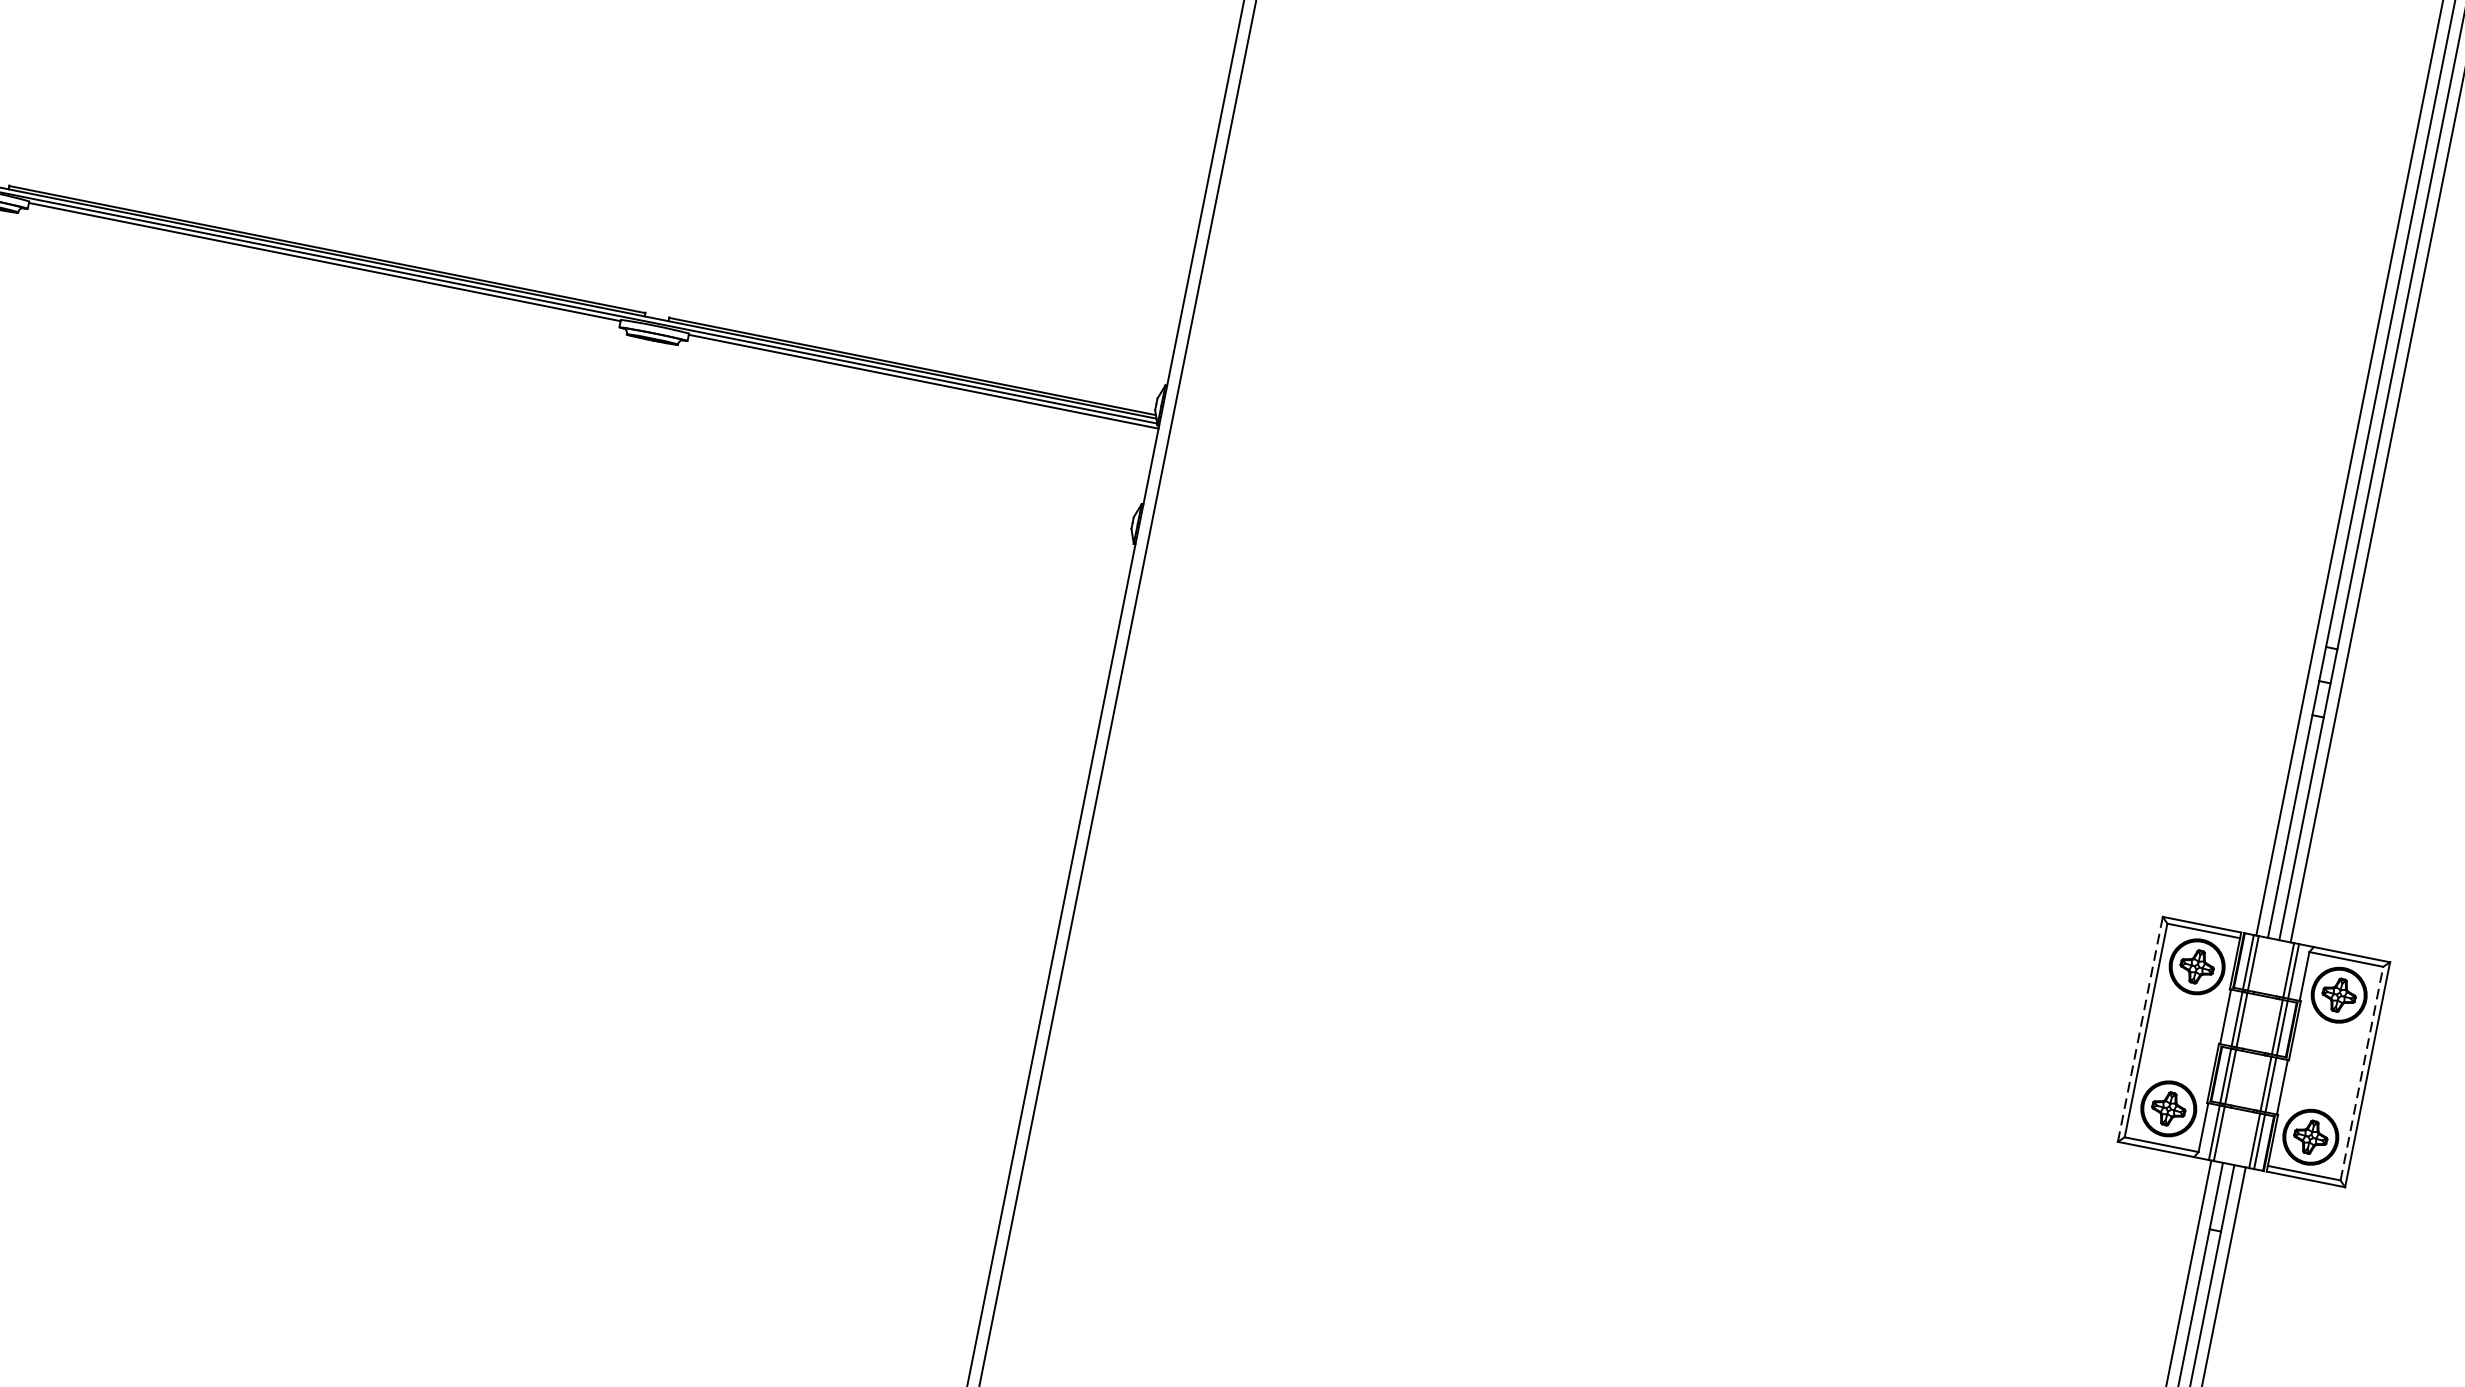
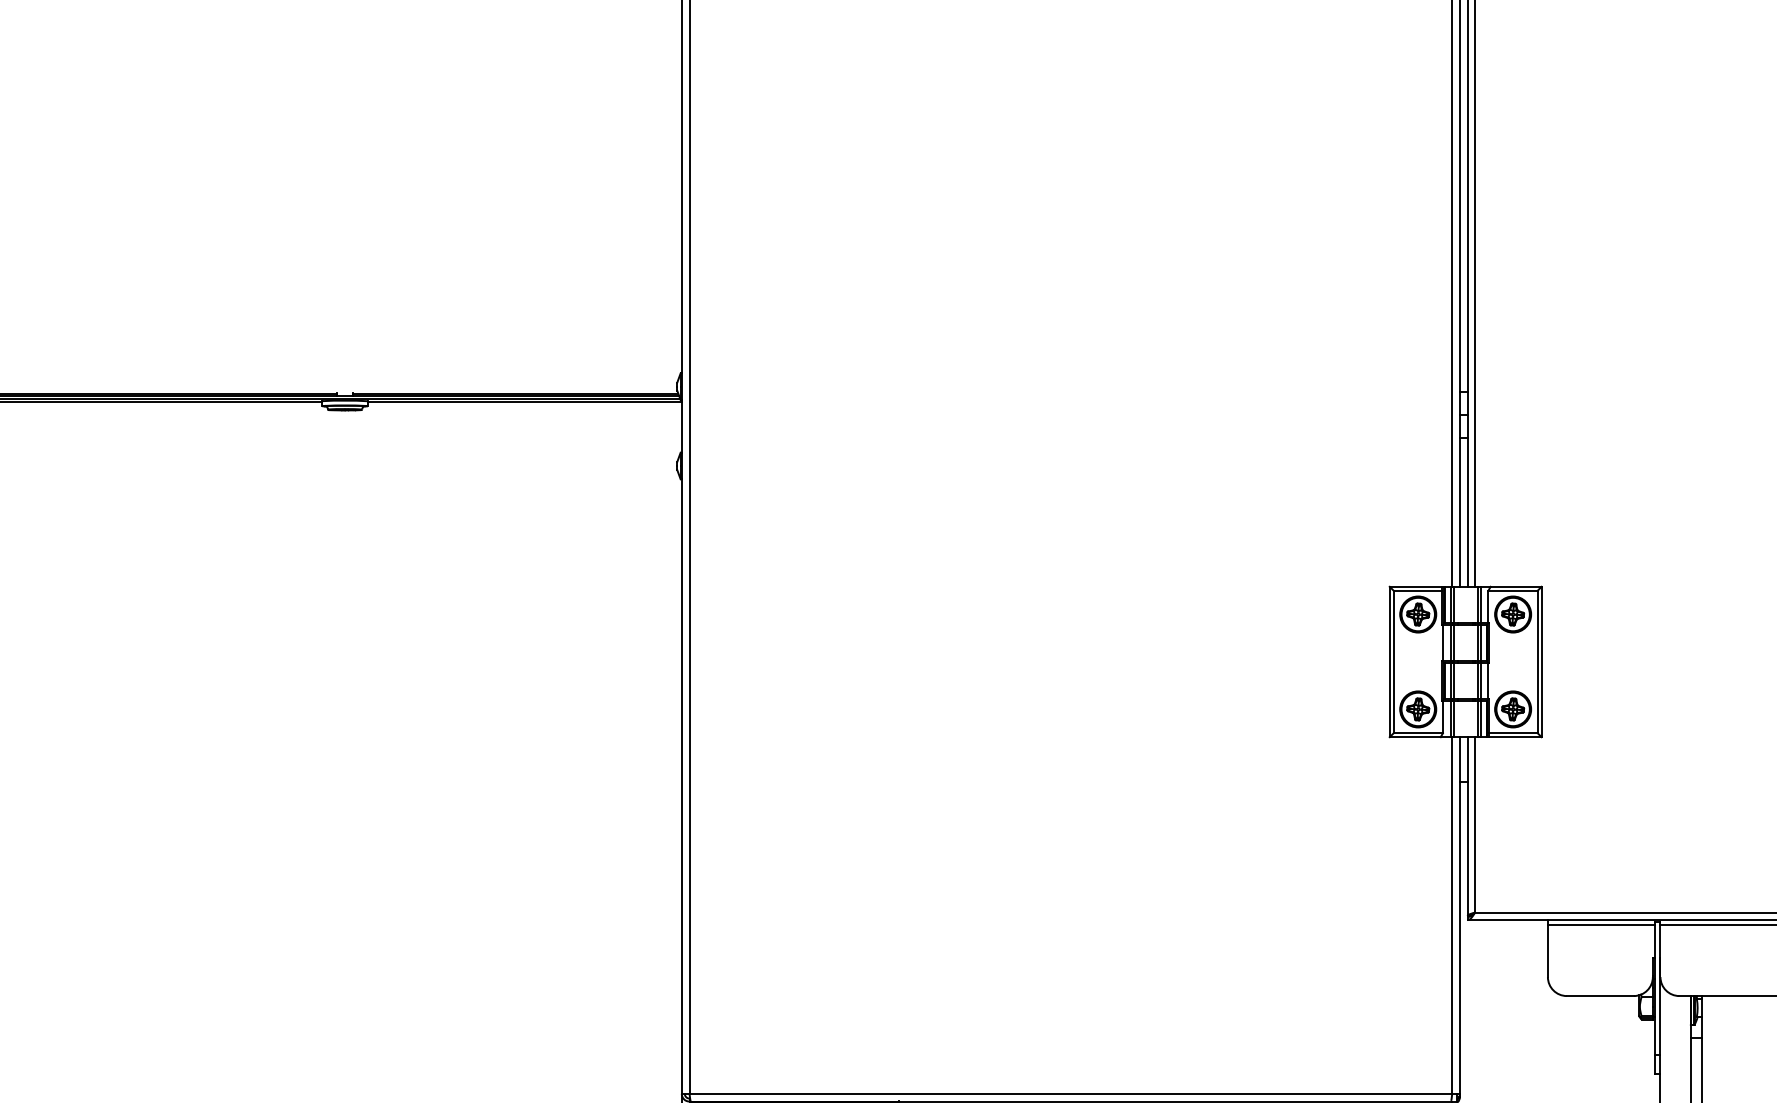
line: (2140, 1028) -> (1389, 661), dashed -> solid
line: (2361, 1072) -> (1537, 661), dashed -> solid

